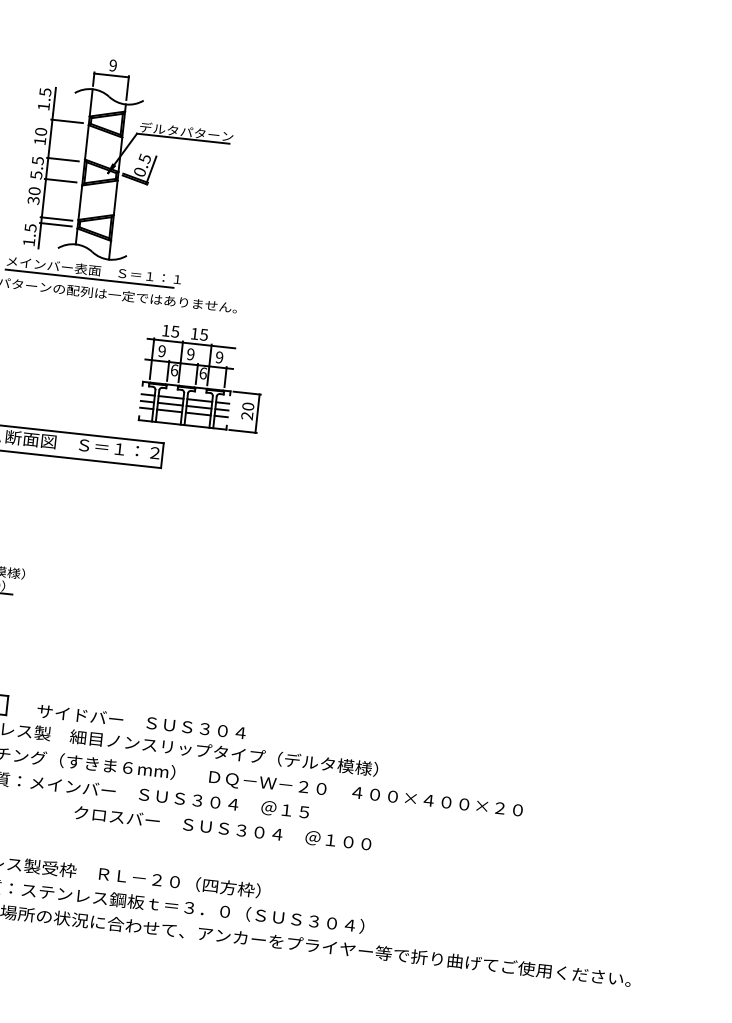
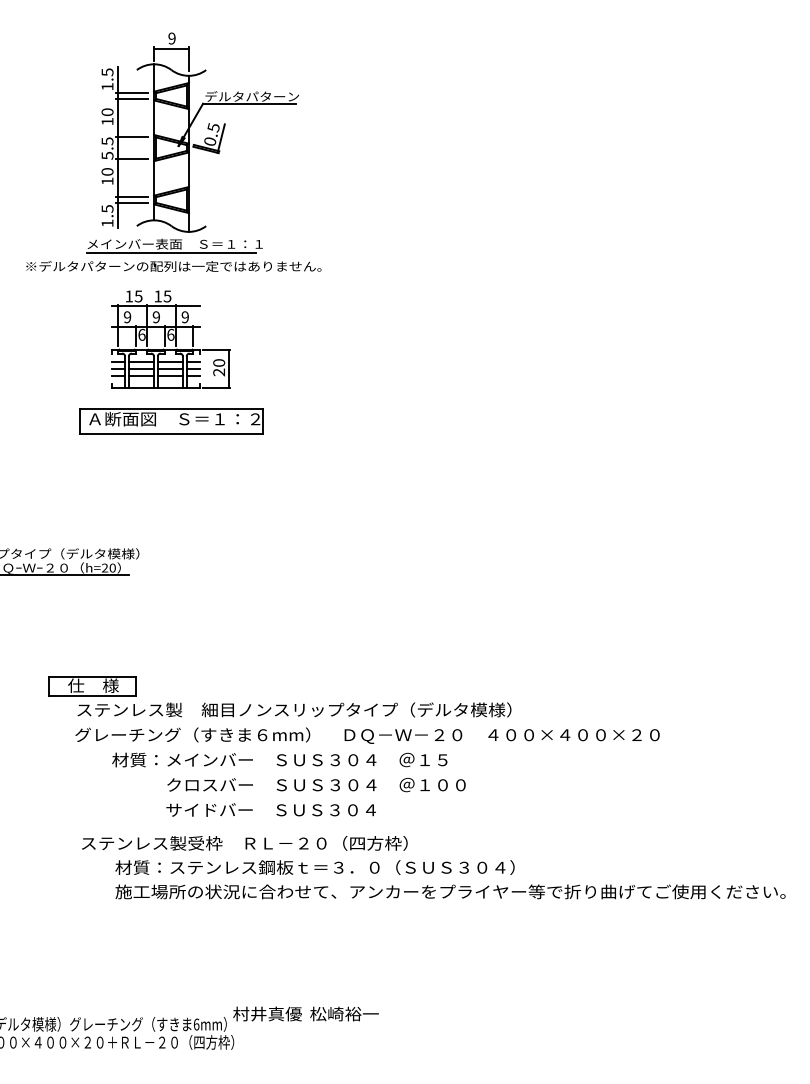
line: (67, 115) -> (132, 93), added
text: (33, 200) -> (107, 181), 30 -> 10
part: (202, 378) -> (170, 339), moved
text: (140, 721) -> (270, 809), moved
text: (222, 828) -> (316, 785), moved

